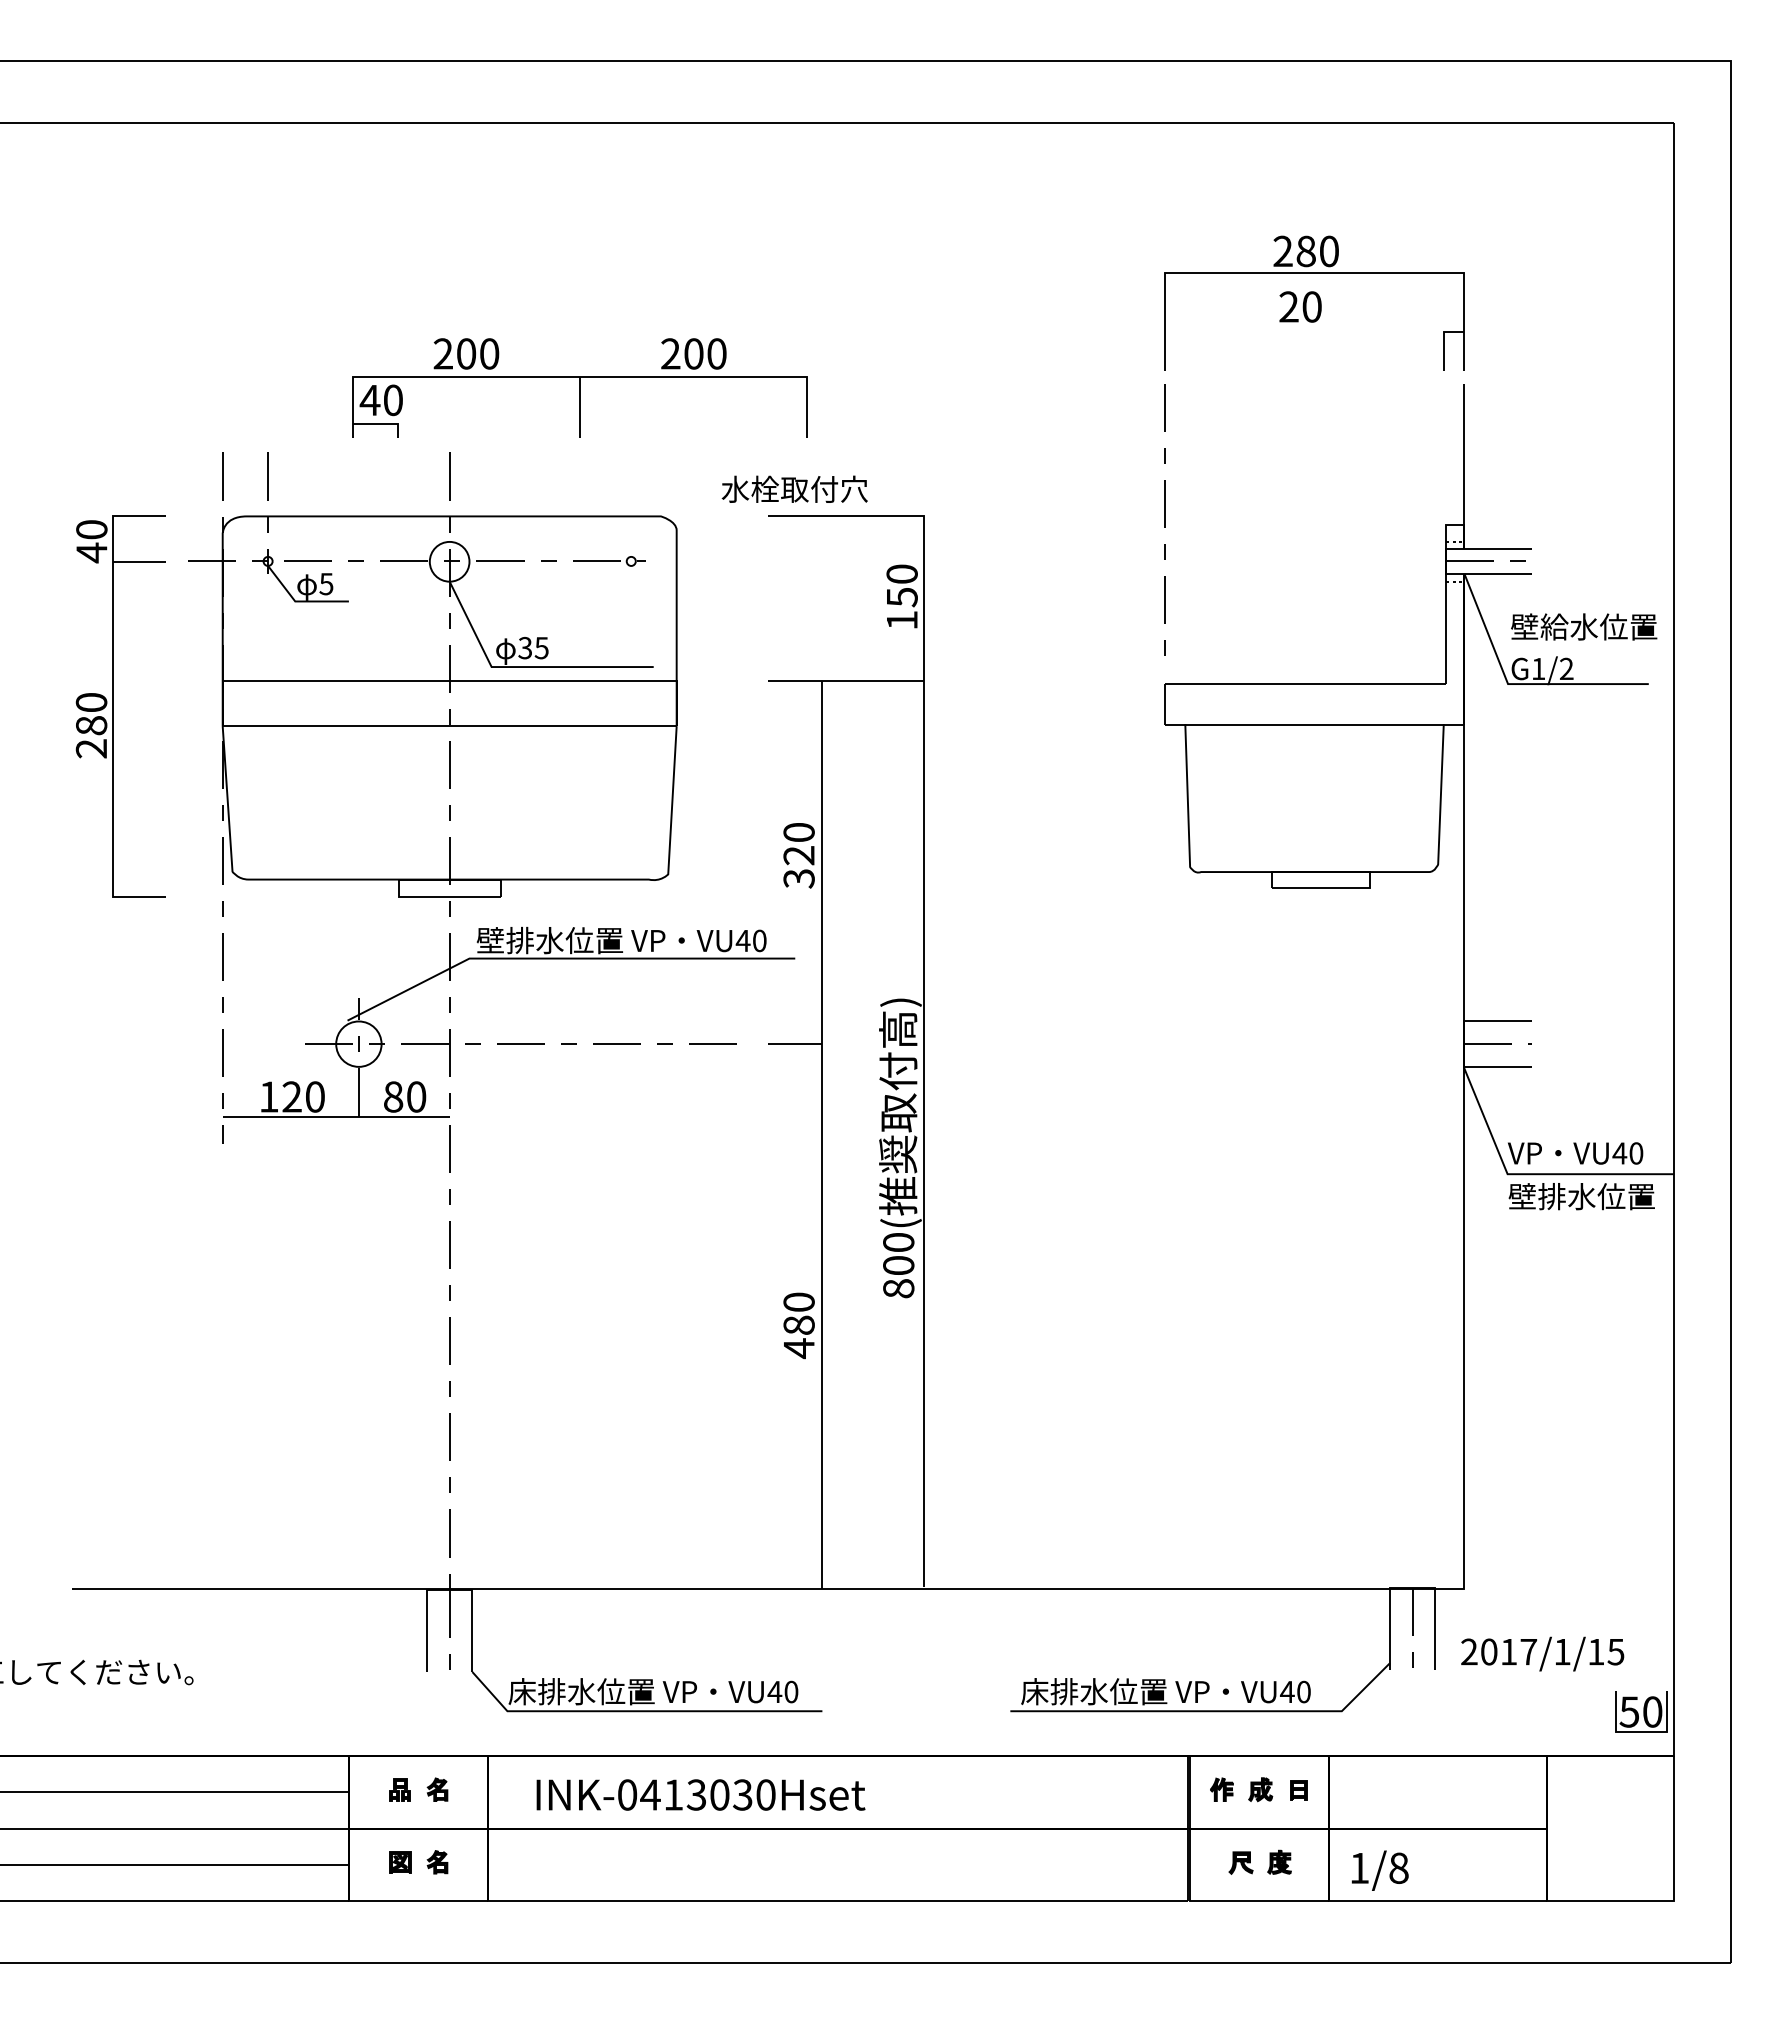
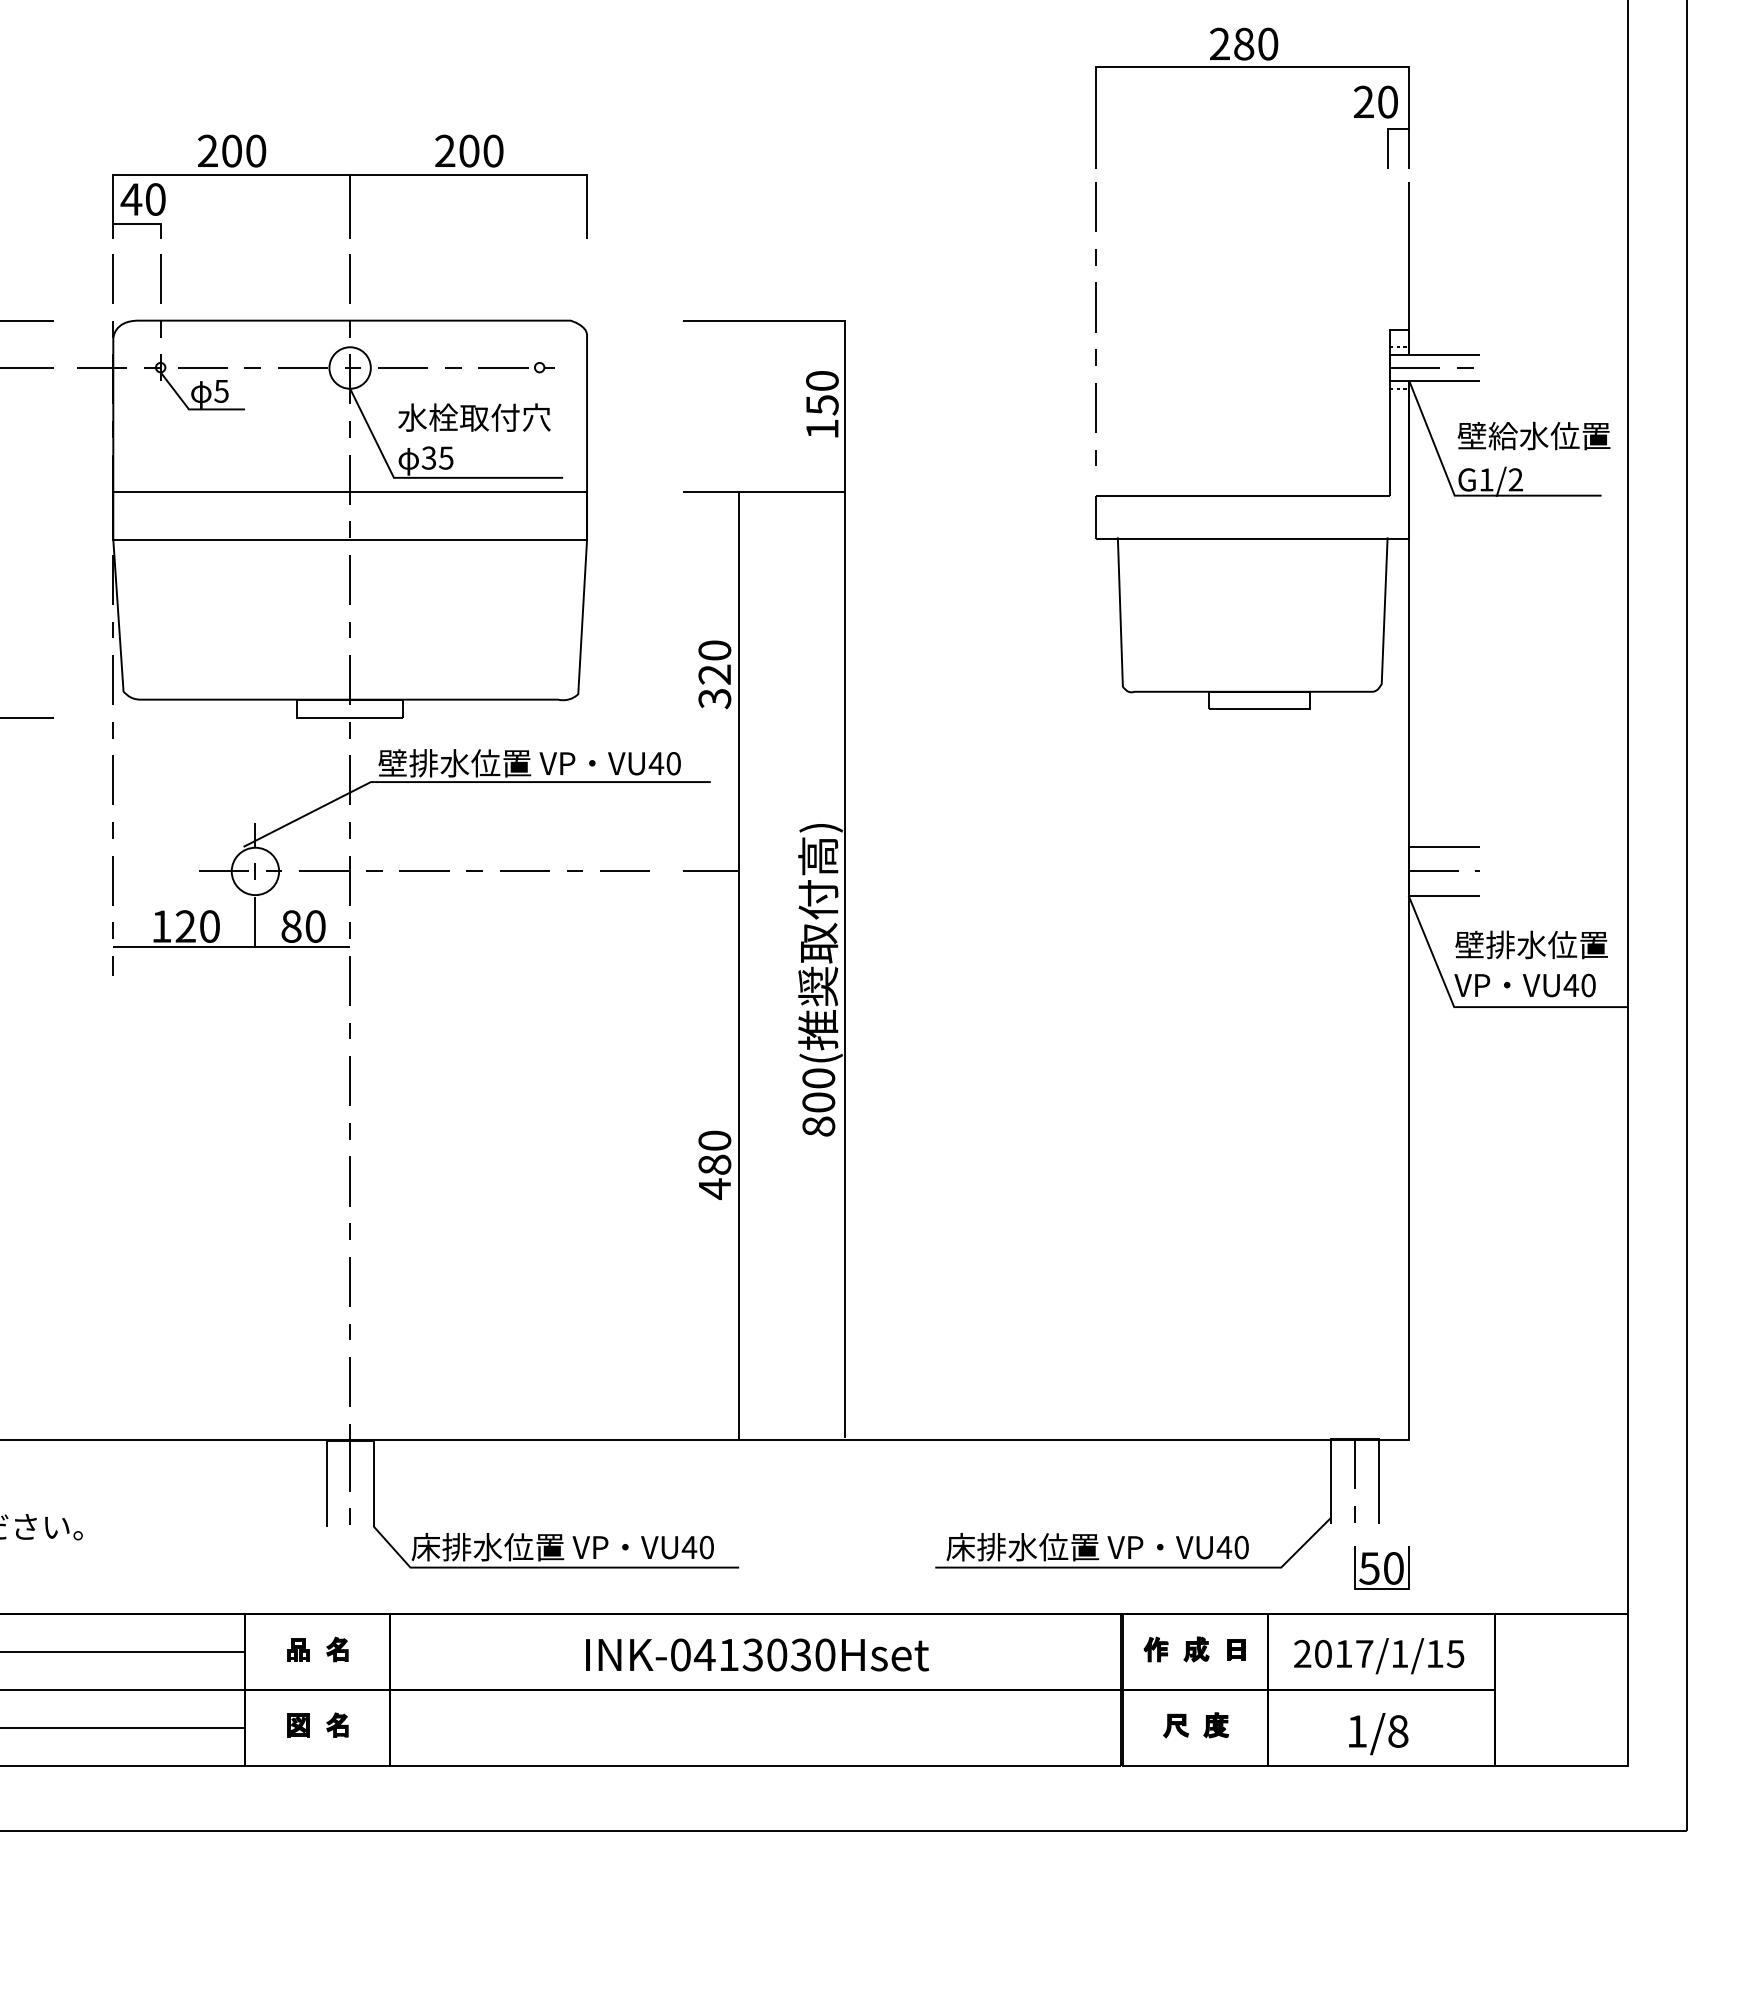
text: (1300, 306) -> (1375, 101), moved
part: (579, 387) -> (349, 186), moved
text: (794, 488) -> (474, 416), moved
text: (1581, 1196) -> (1531, 944), moved
text: (1542, 1653) -> (1378, 1655), moved
part: (1641, 1711) -> (1382, 1567), moved
text: (700, 1794) -> (756, 1654), moved
text: (1379, 1870) -> (1377, 1733), moved

